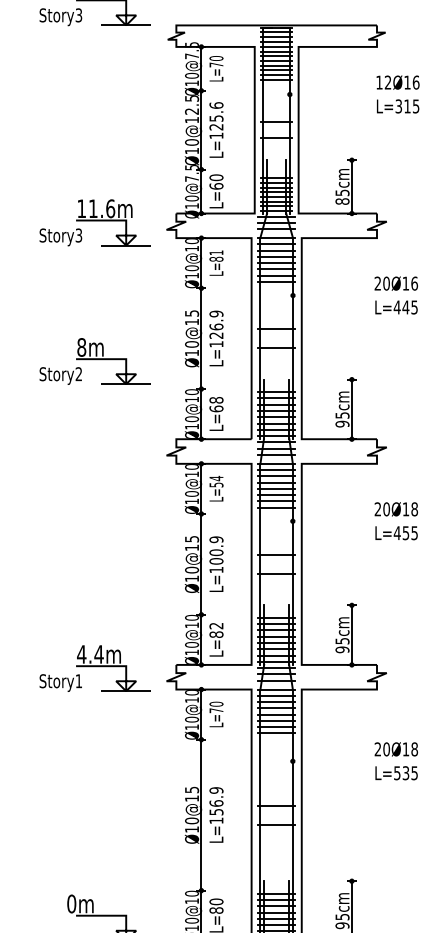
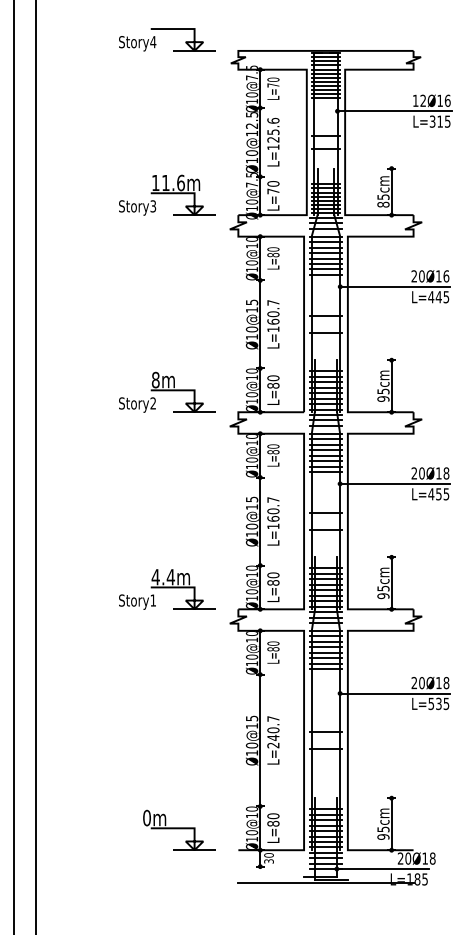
text: (79, 15) -> (153, 42), Story3 -> Story4
line: (355, 94) -> (394, 111), added
text: (216, 186) -> (273, 191), L=60 -> L=70
part: (95, 221) -> (167, 194), moved
text: (216, 252) -> (273, 249), L=81 -> L=80
line: (356, 295) -> (395, 286), added
text: (216, 324) -> (273, 312), L=126.9 -> L=160.7
part: (95, 360) -> (167, 391), moved
text: (216, 404) -> (273, 381), L=68 -> L=80
text: (216, 481) -> (273, 449), L=54 -> L=80
line: (356, 520) -> (395, 483), added
text: (216, 550) -> (273, 509), L=100.9 -> L=160.7
text: (216, 626) -> (273, 575), L=82 -> L=80
part: (95, 668) -> (167, 589), moved
text: (216, 710) -> (273, 649), L=70 -> L=80
line: (356, 761) -> (395, 693), added
text: (216, 805) -> (273, 732), L=156.9 -> L=240.7

